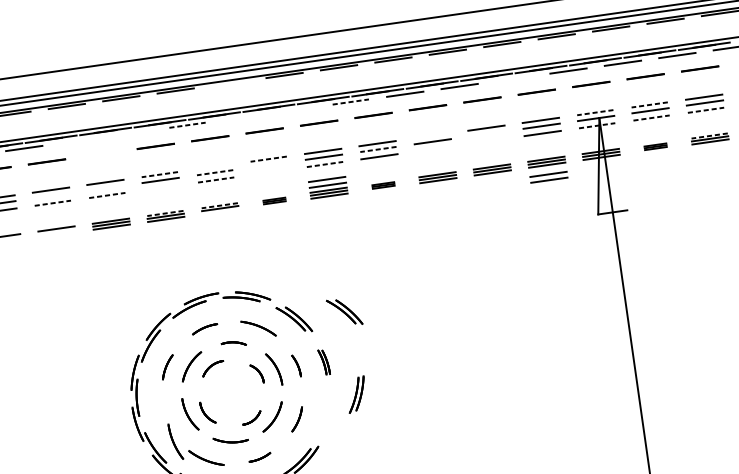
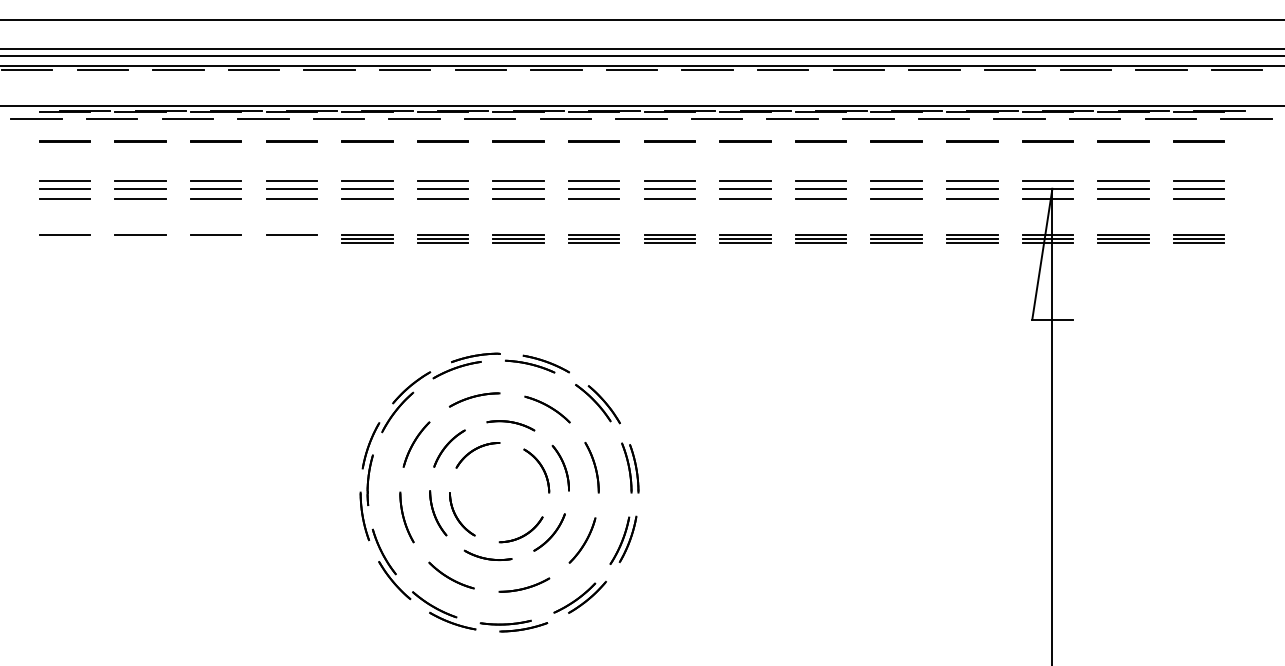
line: (513, 78) -> (943, 118), added
line: (230, 82) -> (556, 69), added
line: (351, 101) -> (717, 118), dashed -> solid
line: (649, 104) -> (1123, 180), dashed -> solid
line: (296, 109) -> (641, 118), added
line: (706, 109) -> (1199, 198), dashed -> solid
line: (594, 112) -> (1047, 180), dashed -> solid
line: (241, 117) -> (565, 118), added
line: (652, 117) -> (1124, 198), dashed -> solid
line: (187, 125) -> (490, 118), dashed -> solid
line: (597, 125) -> (1048, 198), dashed -> solid
line: (132, 132) -> (414, 118), added
line: (487, 133) -> (896, 188), added
line: (431, 135) -> (820, 180), added
line: (709, 135) -> (1198, 234), dashed -> solid
line: (78, 140) -> (338, 118), added
line: (488, 141) -> (896, 198), added
part: (655, 146) -> (1123, 238), size x1.67
line: (433, 148) -> (820, 198), added
line: (377, 149) -> (744, 188), dashed -> solid
line: (101, 154) -> (367, 141), added
line: (268, 159) -> (593, 180), dashed -> solid
line: (269, 164) -> (594, 188), added
line: (325, 164) -> (670, 198), dashed -> solid
line: (214, 166) -> (518, 180), added
line: (270, 171) -> (594, 198), added
line: (215, 172) -> (518, 188), dashed -> solid
line: (159, 174) -> (442, 180), dashed -> solid
part: (549, 177) -> (972, 259), removed
line: (216, 179) -> (519, 198), dashed -> solid
part: (327, 182) -> (669, 223), removed
part: (383, 185) -> (745, 238), size x1.67
line: (161, 187) -> (442, 198), added
line: (106, 188) -> (367, 188), added
line: (51, 195) -> (291, 188), added
line: (107, 195) -> (367, 198), dashed -> solid
part: (274, 200) -> (593, 238), size x1.67
line: (53, 202) -> (292, 198), dashed -> solid
line: (219, 205) -> (518, 234), dashed -> solid
line: (220, 211) -> (518, 242), added
line: (165, 213) -> (442, 234), dashed -> solid
part: (344, 312) -> (667, 404), removed
part: (204, 328) -> (474, 399), size x1.43
part: (233, 343) -> (510, 425), size x1.43
part: (324, 361) -> (630, 467), size x1.43
part: (296, 365) -> (591, 467), size x1.67
part: (167, 367) -> (416, 444), size x1.43
part: (212, 368) -> (477, 455), size x1.43
part: (256, 373) -> (536, 470), size x1.67
part: (356, 394) -> (623, 539), moved
part: (208, 412) -> (462, 514), size x1.43
part: (251, 417) -> (520, 529), size x1.67
part: (297, 419) -> (582, 540), size x1.43
part: (175, 441) -> (406, 517), moved
part: (259, 456) -> (524, 584), size x1.67

